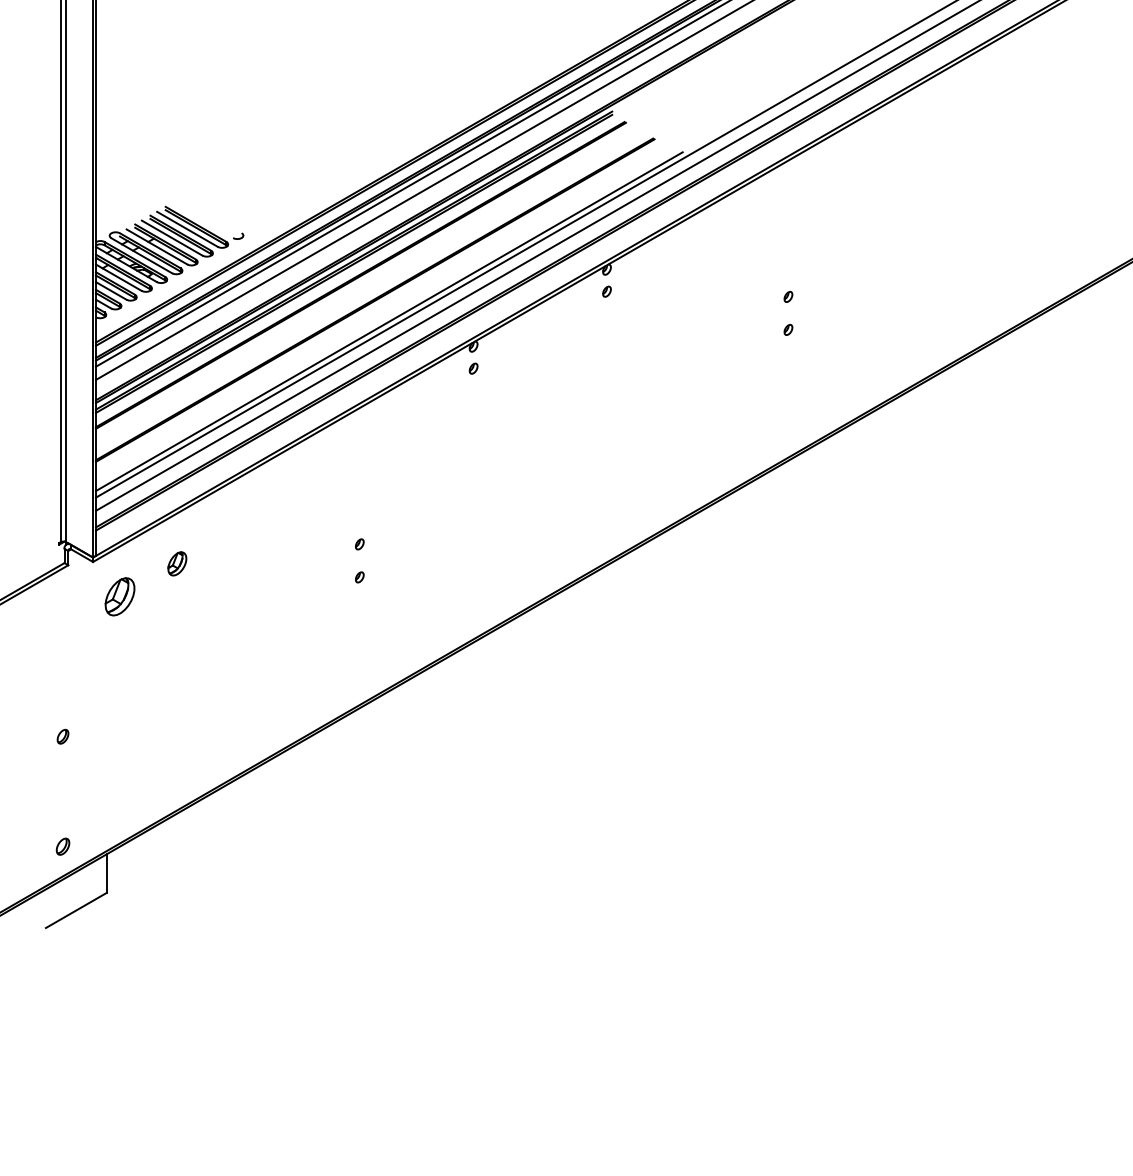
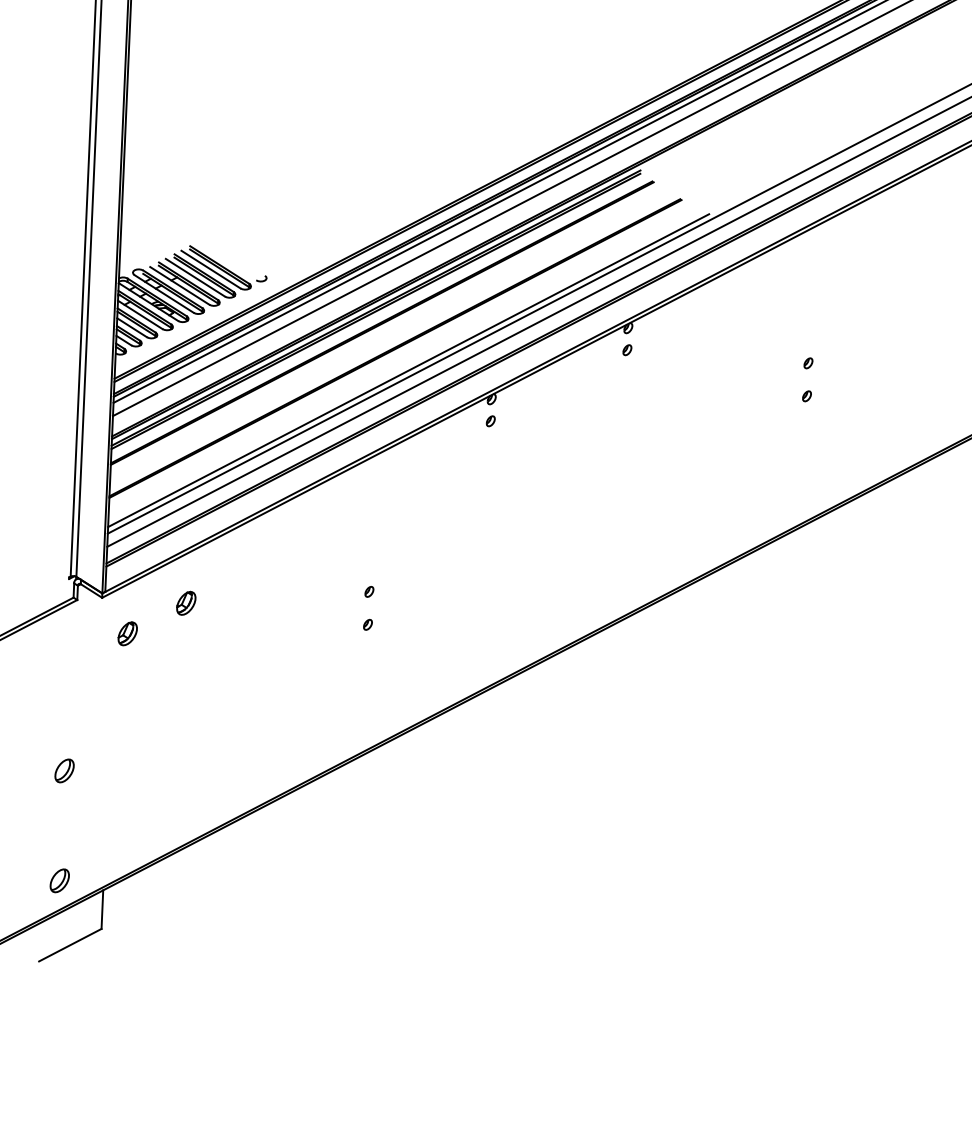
part: (120, 596) -> (128, 633), size x0.62
part: (62, 736) -> (64, 770), size x1.67
part: (62, 846) -> (59, 880), size x1.43

